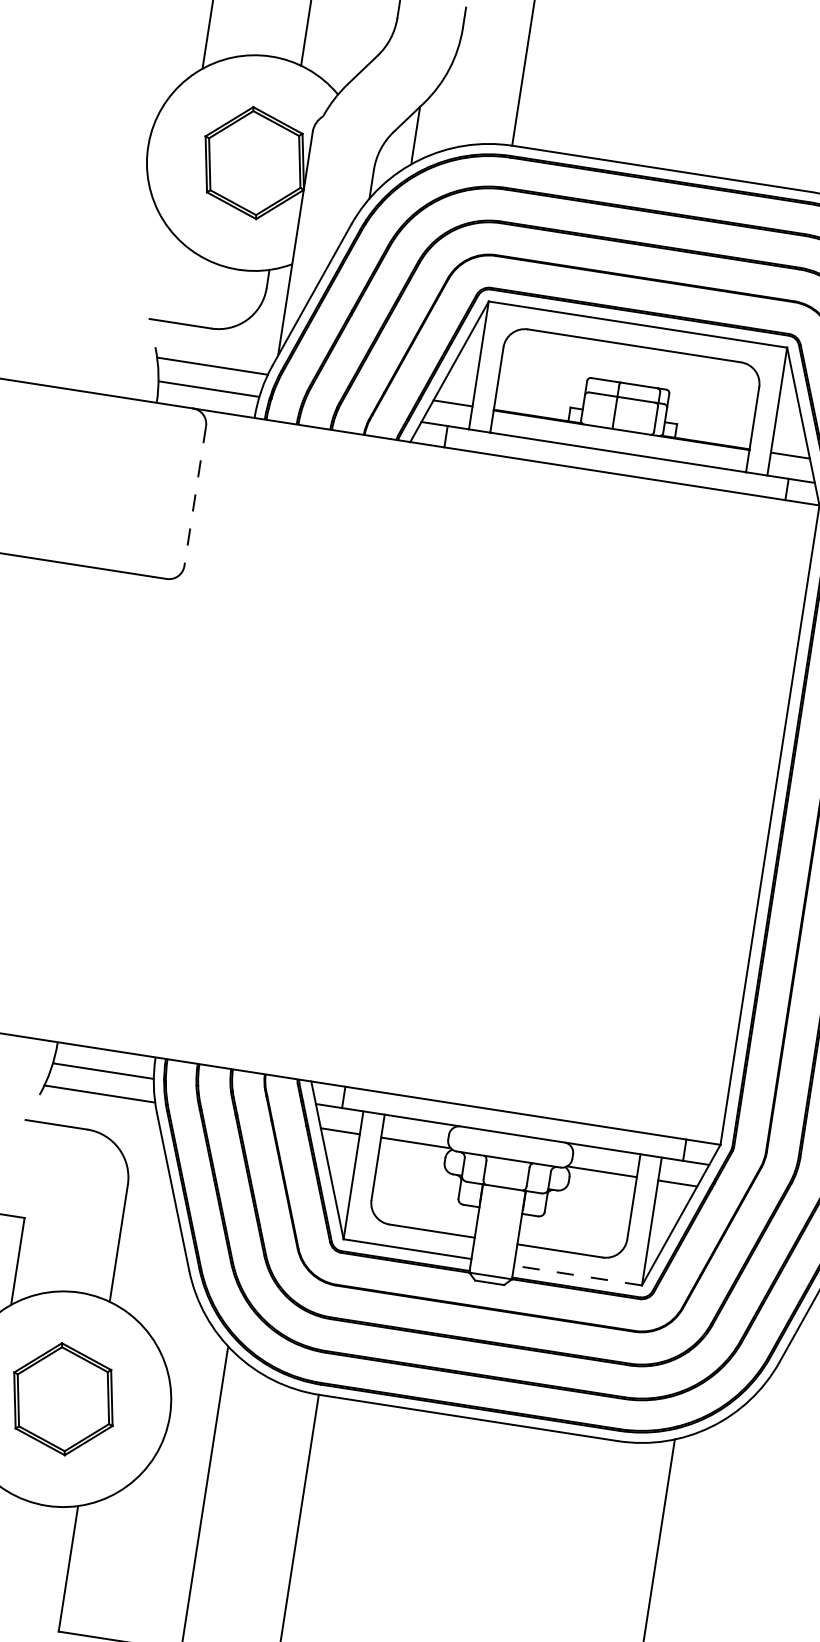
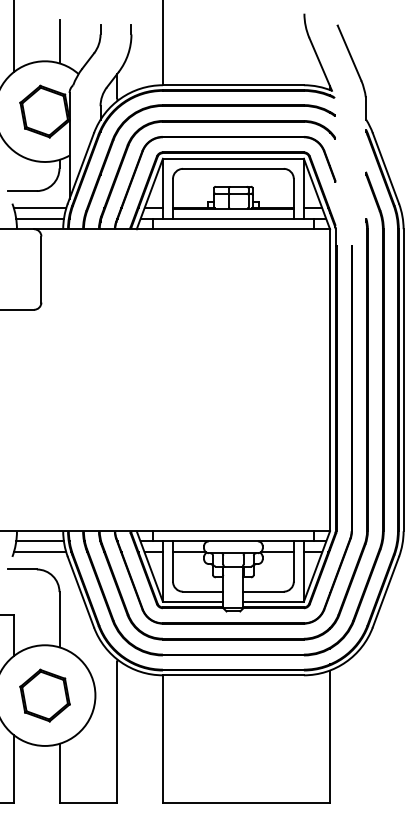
line: (195, 498) -> (41, 270), dashed -> solid
line: (577, 1274) -> (273, 601), dashed -> solid

